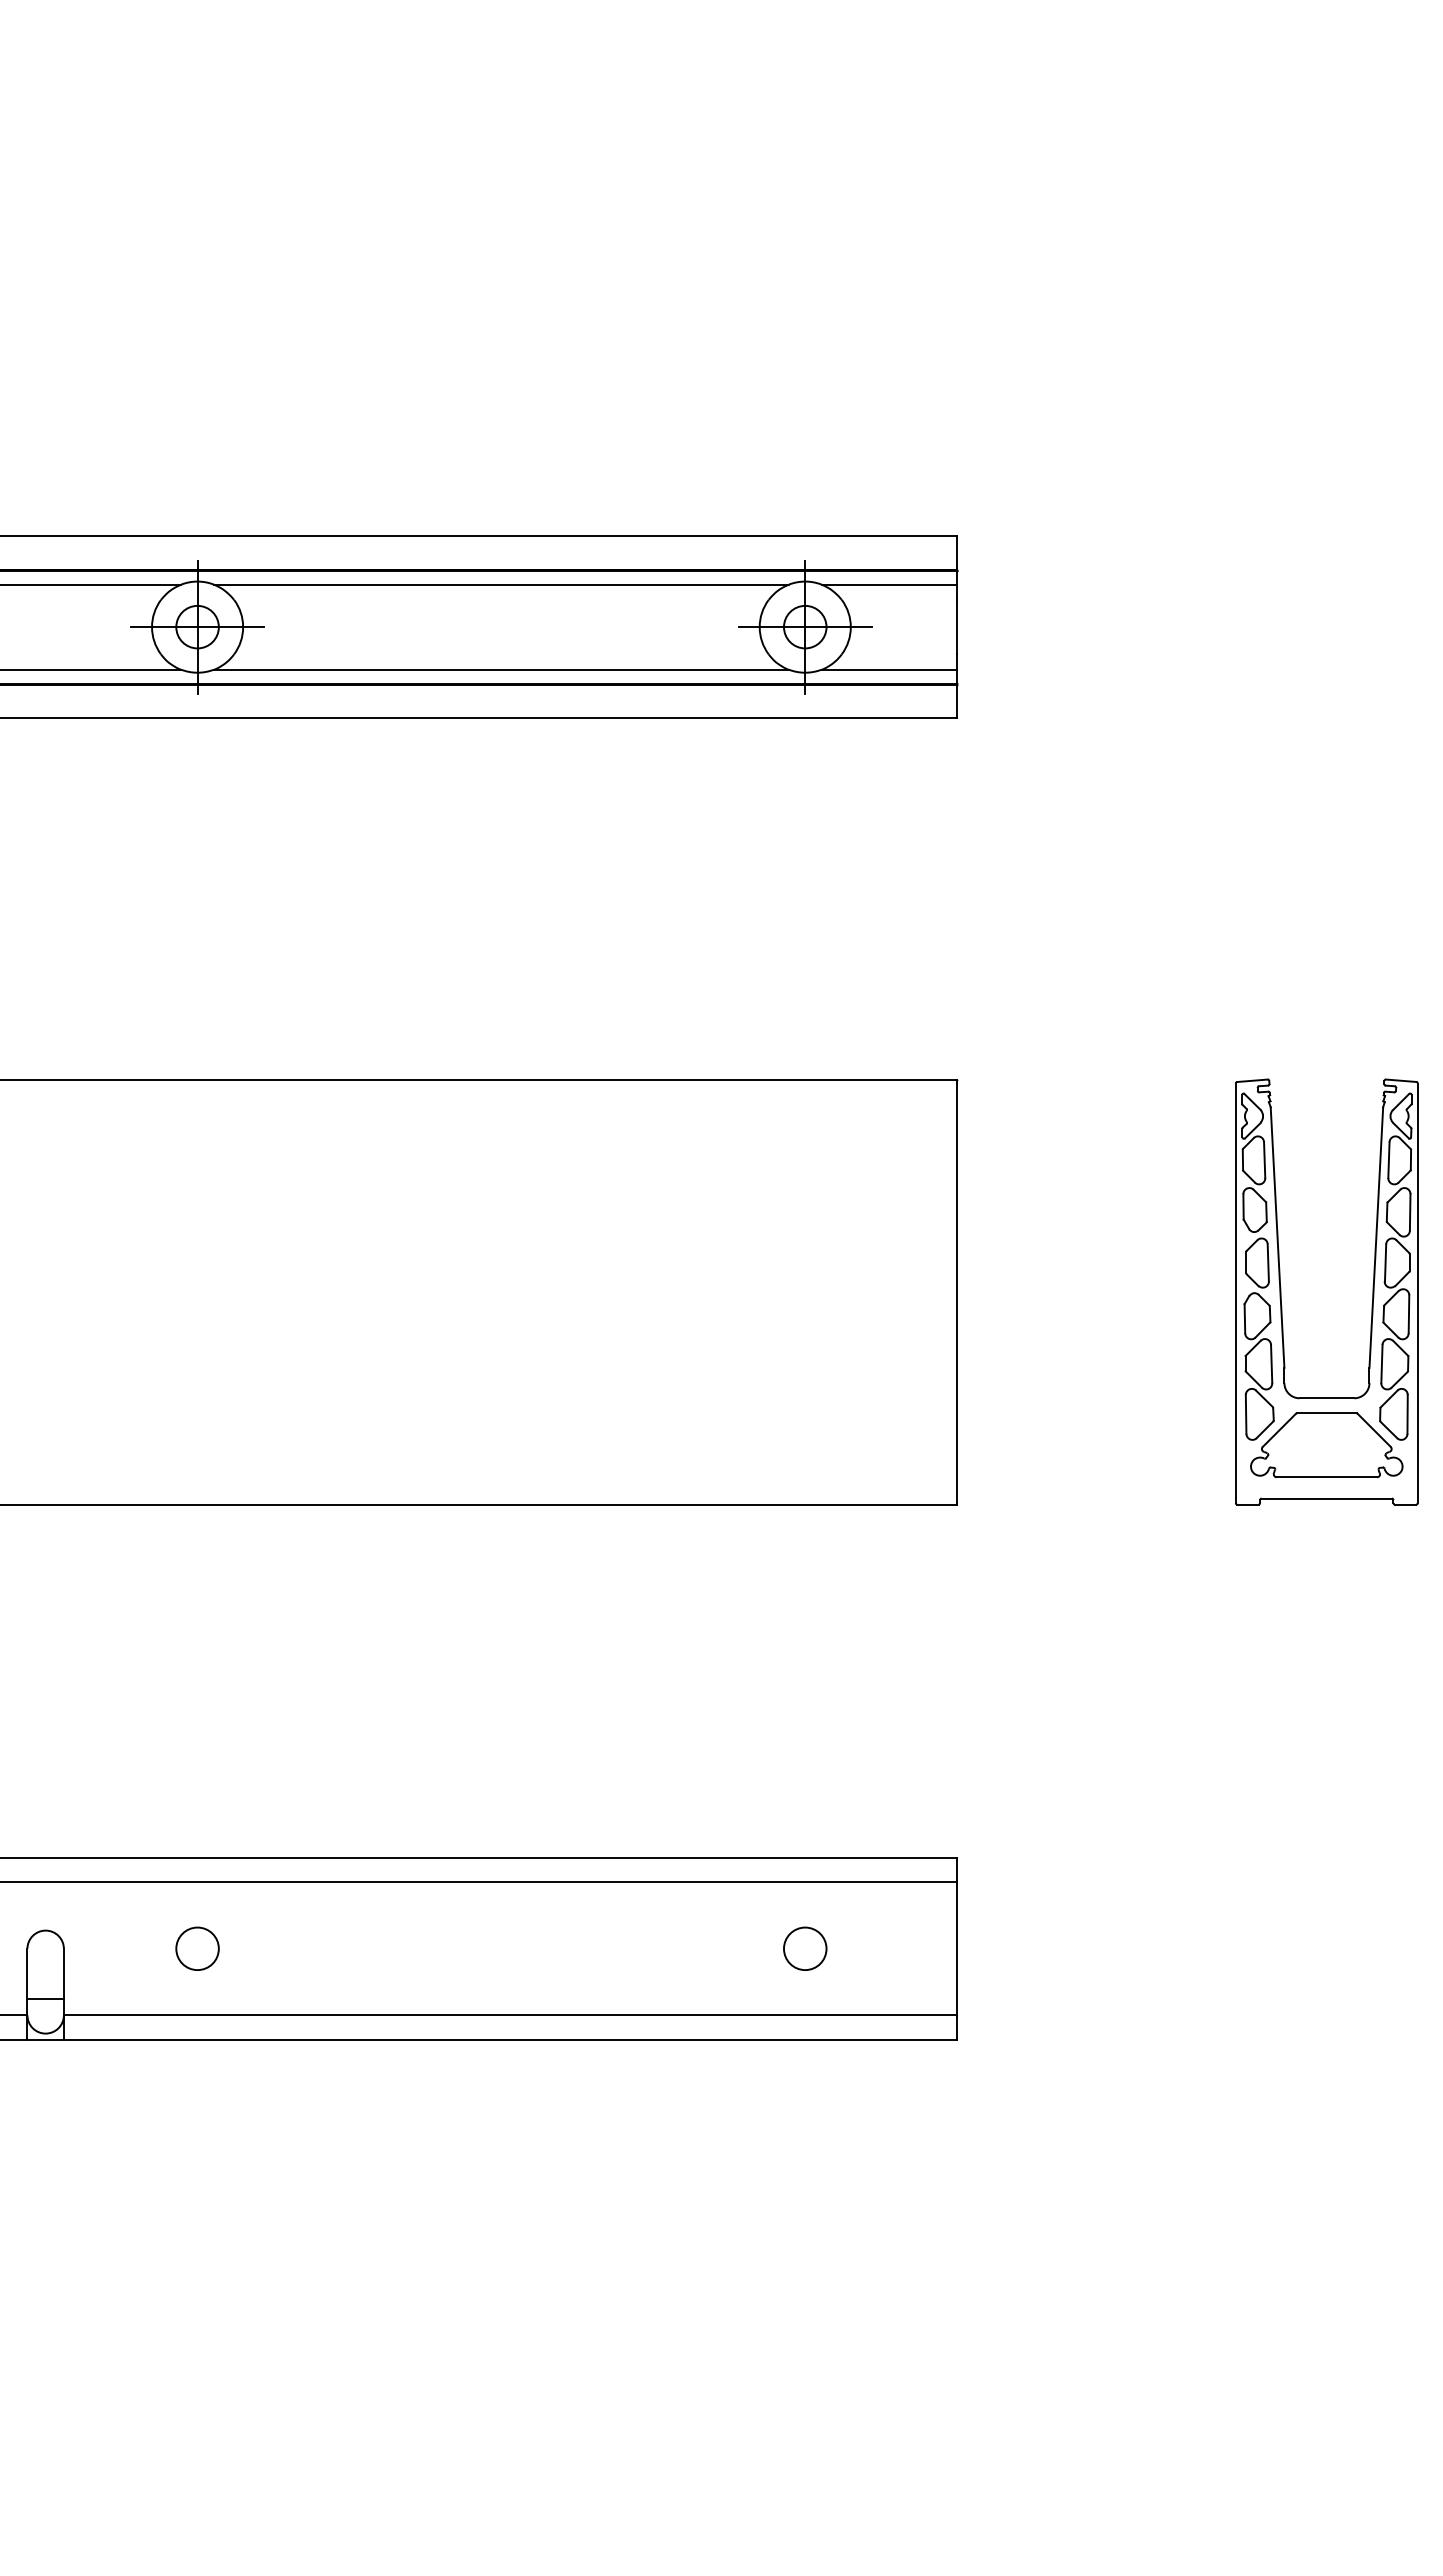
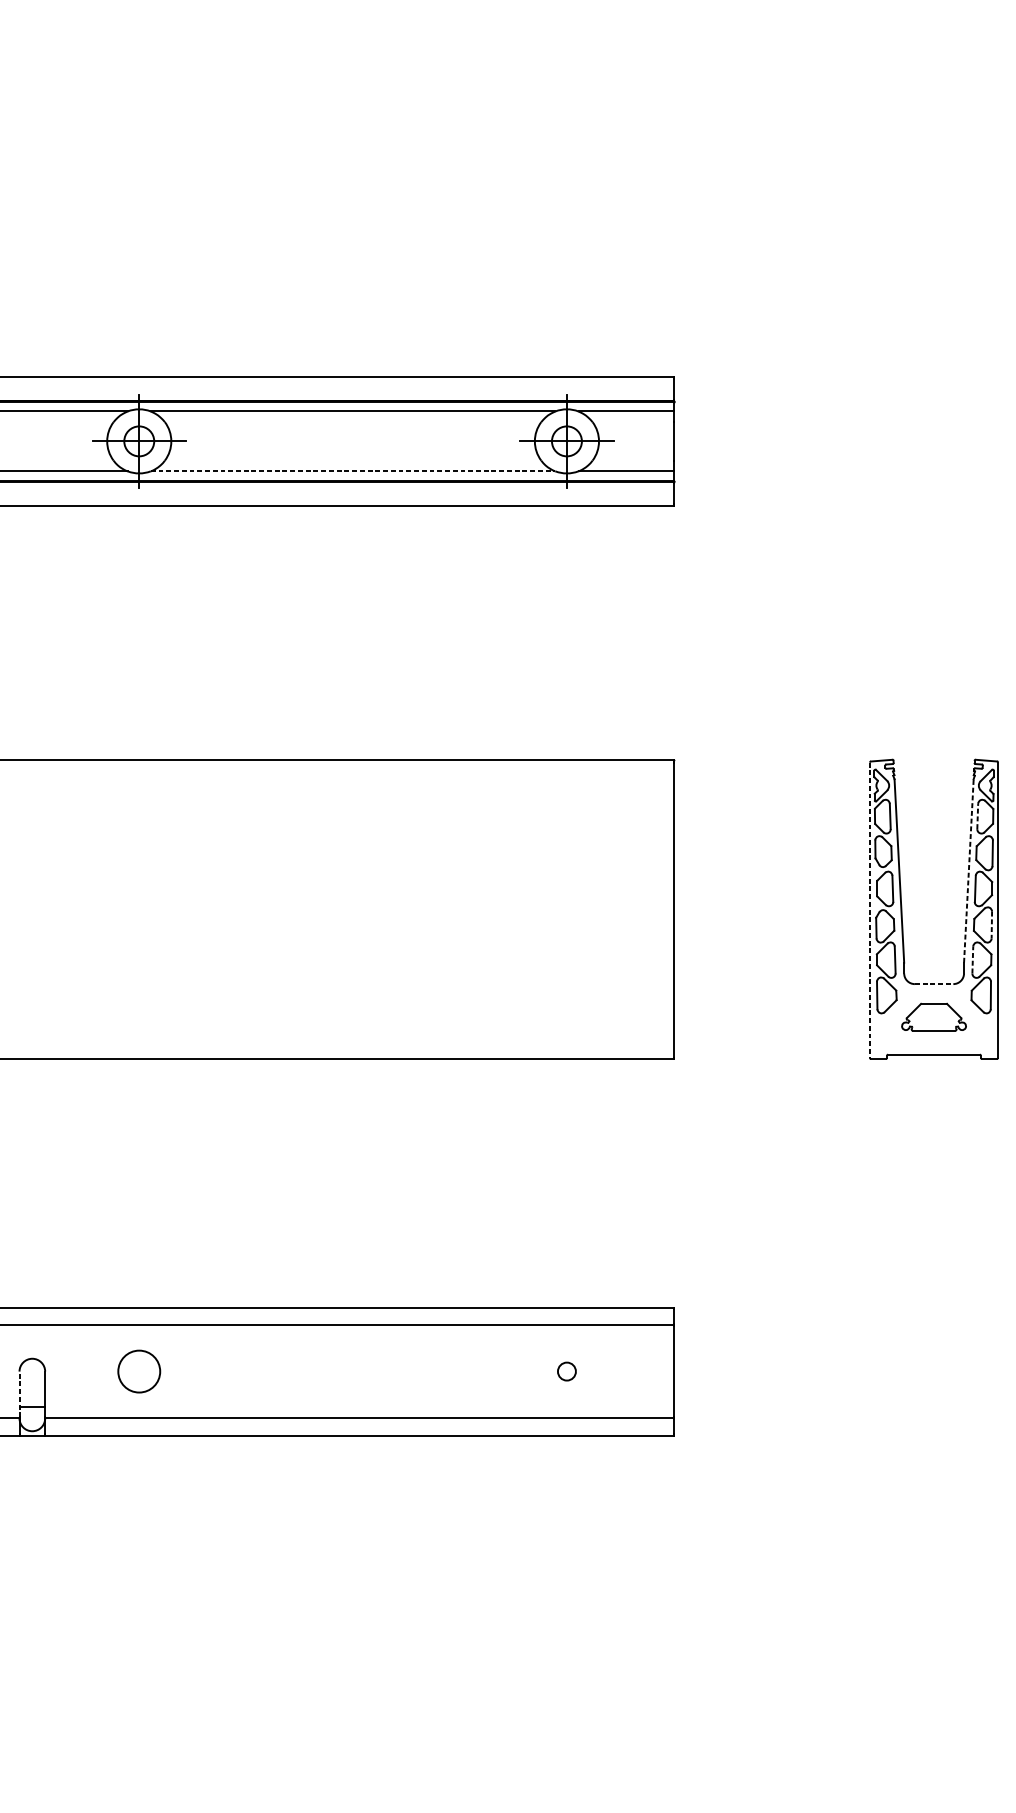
line: (501, 669) -> (353, 471), solid -> dashed
line: (1388, 1160) -> (977, 816), solid -> dashed
line: (1376, 1237) -> (968, 870), solid -> dashed
line: (1235, 1293) -> (869, 910), solid -> dashed
line: (1408, 1314) -> (991, 925), solid -> dashed
line: (1381, 1363) -> (972, 959), solid -> dashed
line: (1327, 1398) -> (934, 984), solid -> dashed
part: (1326, 1445) -> (933, 1017), size x0.6
circle: (197, 1948) -> (139, 1371), size x1.4
circle: (805, 1948) -> (567, 1371), size x0.6
line: (27, 1981) -> (19, 1394), solid -> dashed

